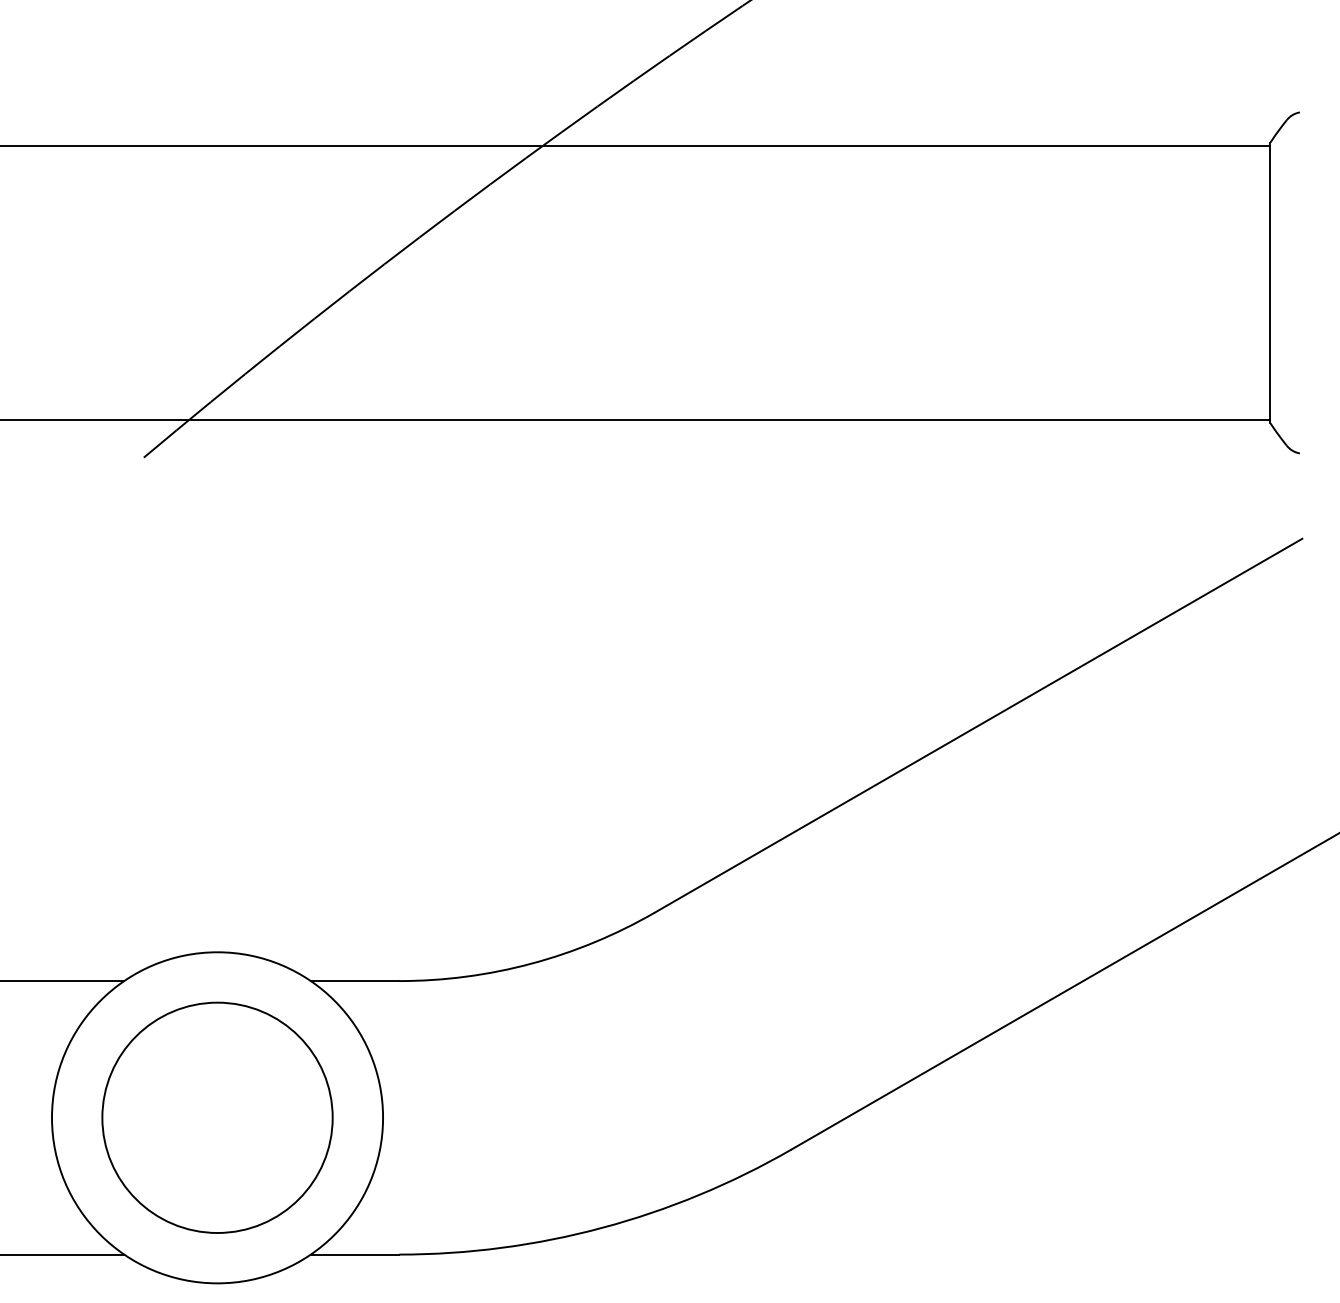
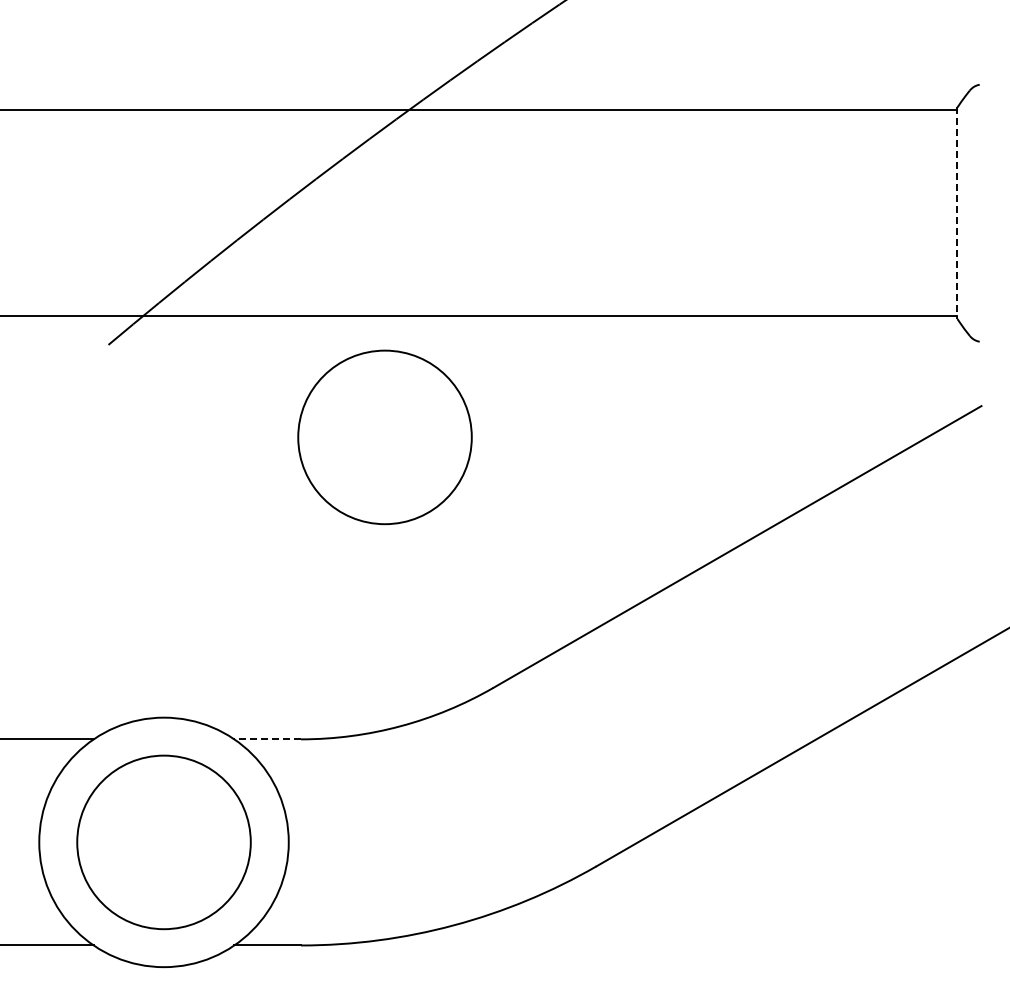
line: (1270, 283) -> (957, 213), solid -> dashed
circle: (510, 580) -> (384, 437), added
line: (354, 981) -> (267, 739), solid -> dashed

